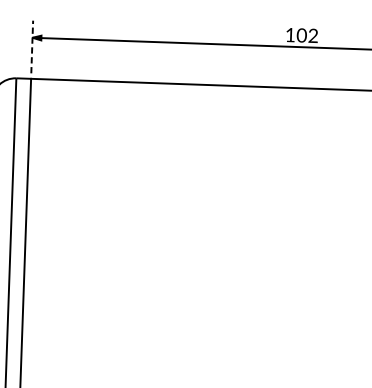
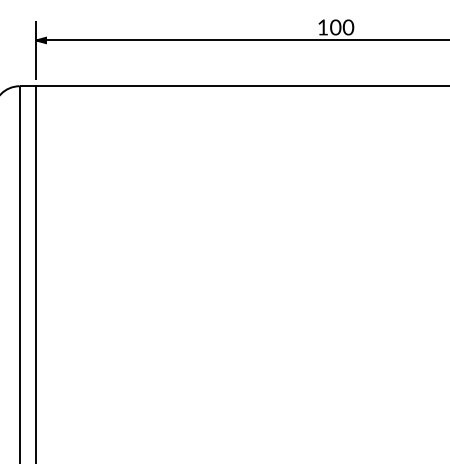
text: (313, 35) -> (348, 27), 102 -> 100
line: (32, 46) -> (36, 50), dashed -> solid

